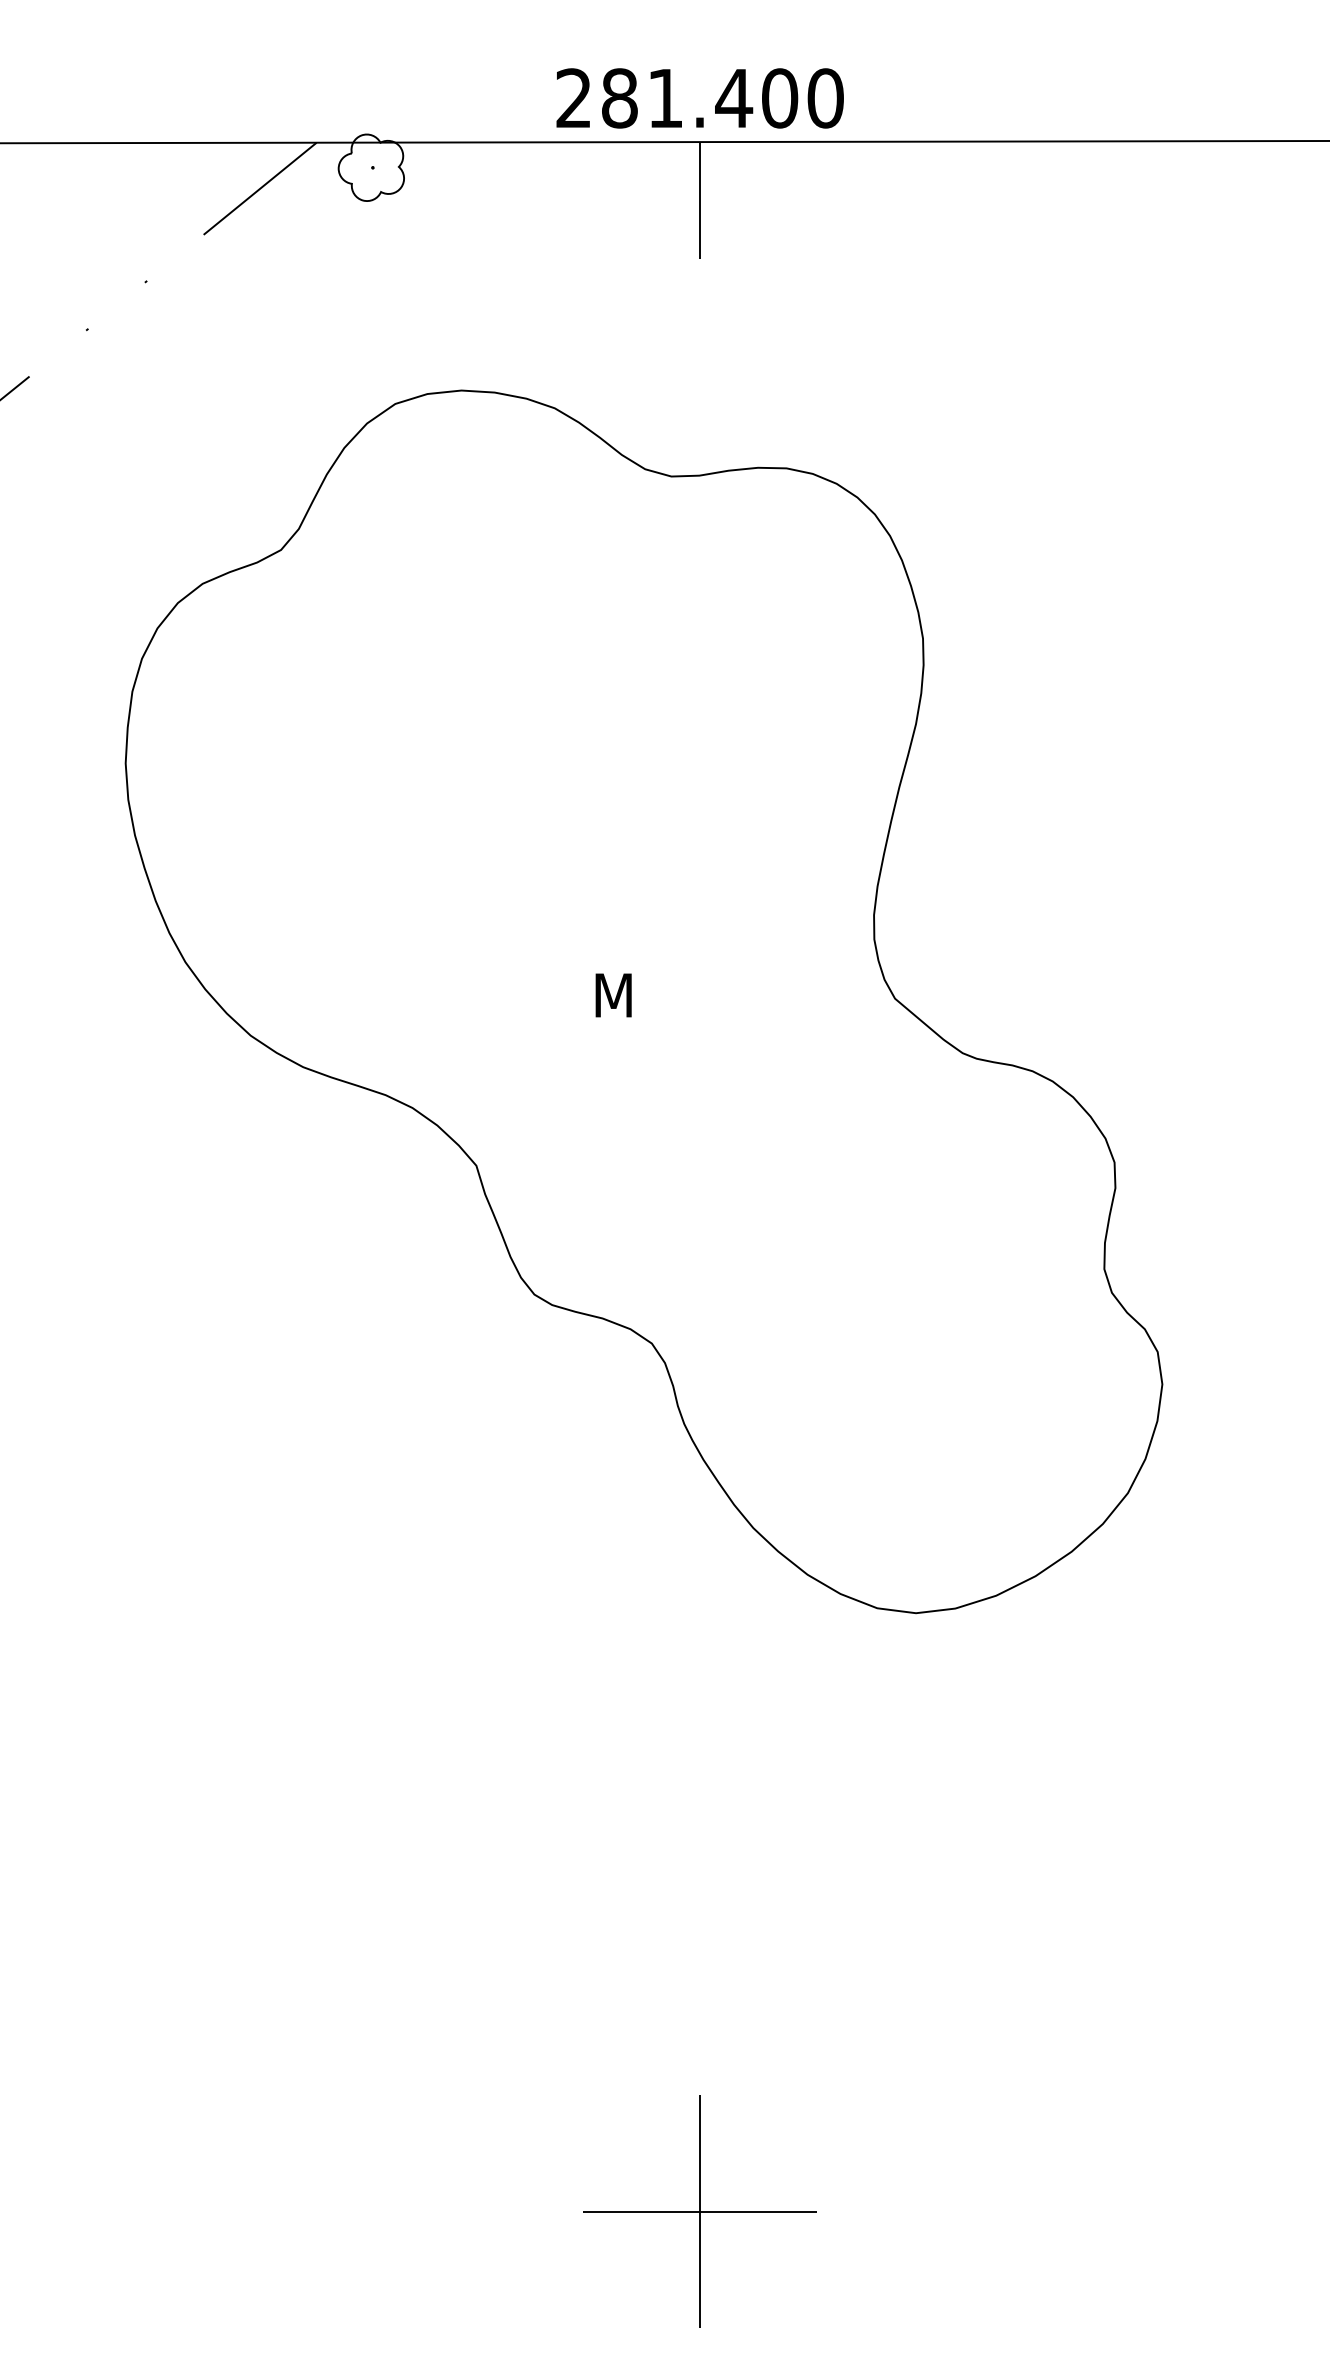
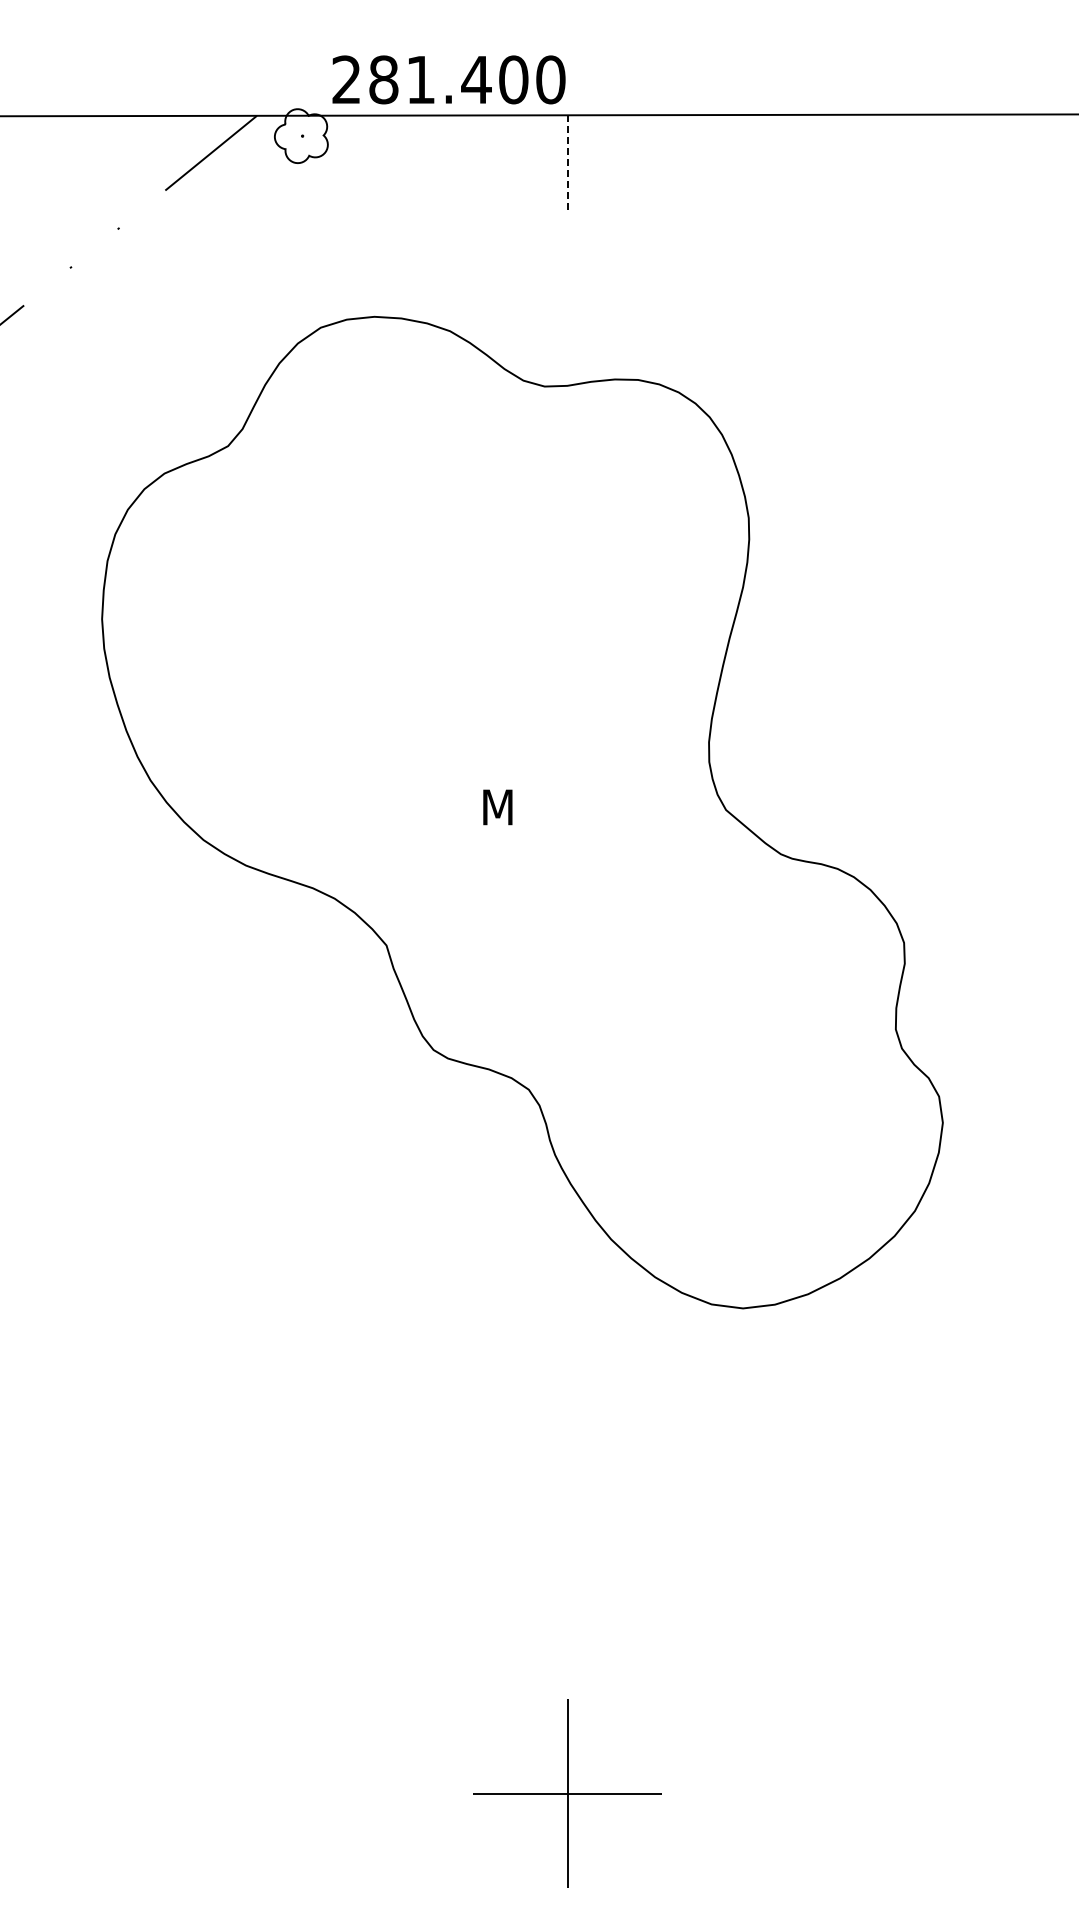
text: (699, 97) -> (448, 79), moved
line: (699, 201) -> (567, 163), solid -> dashed

